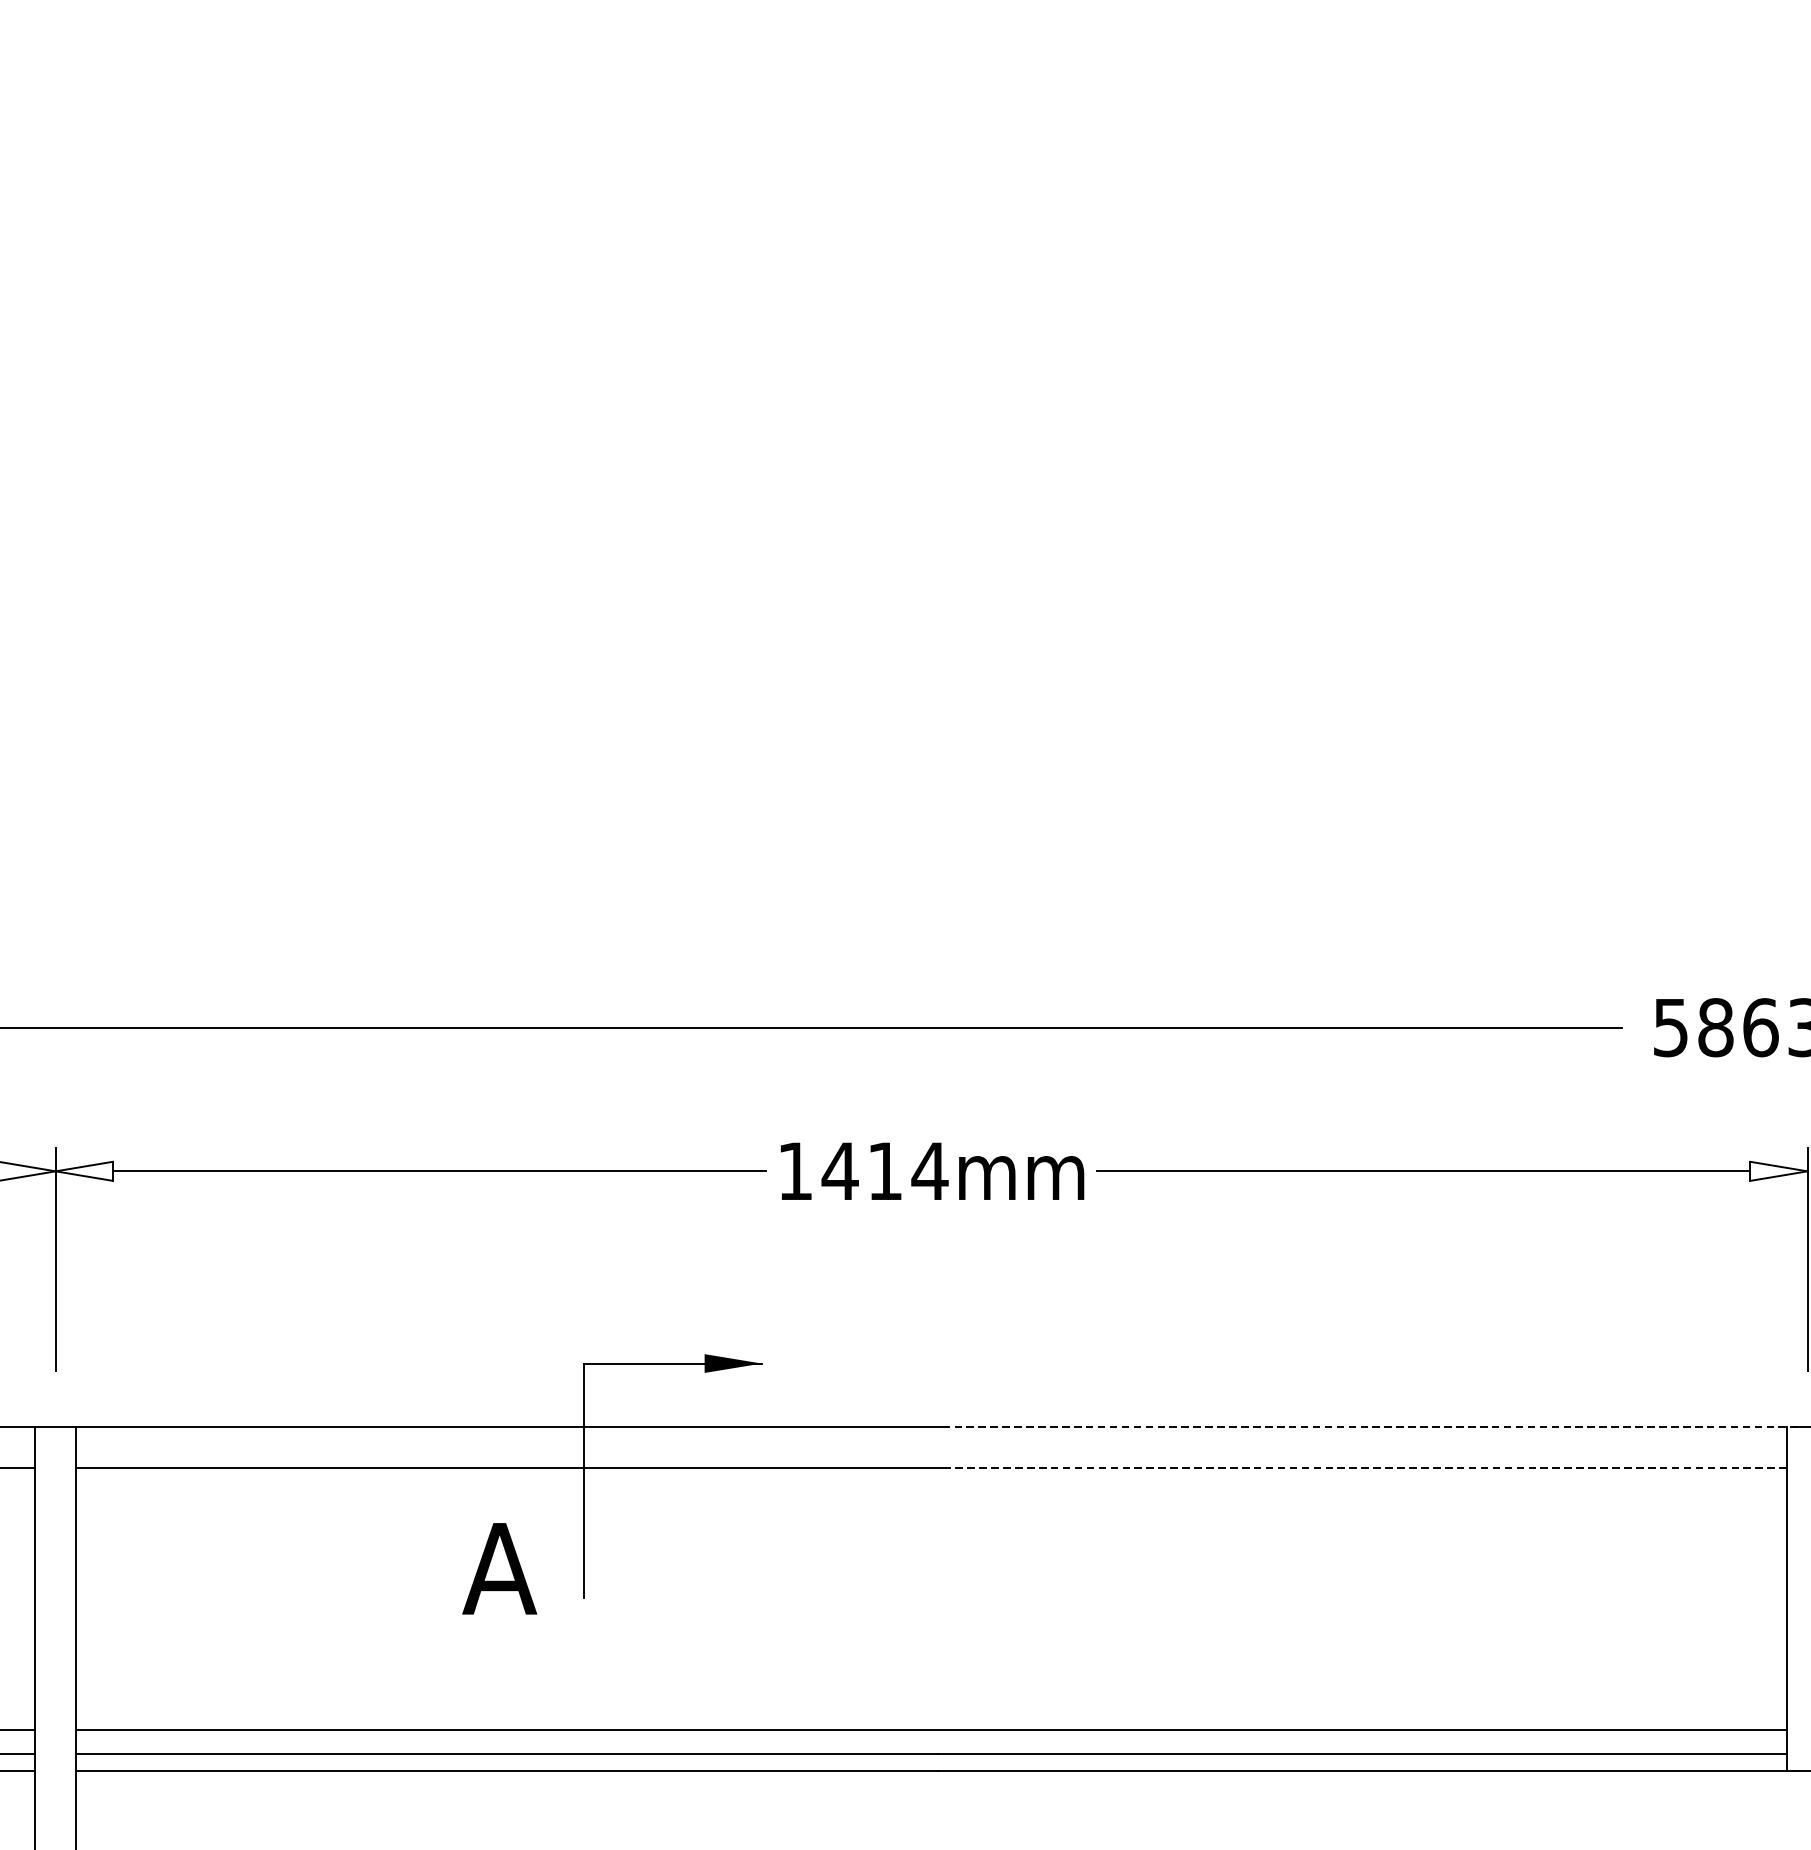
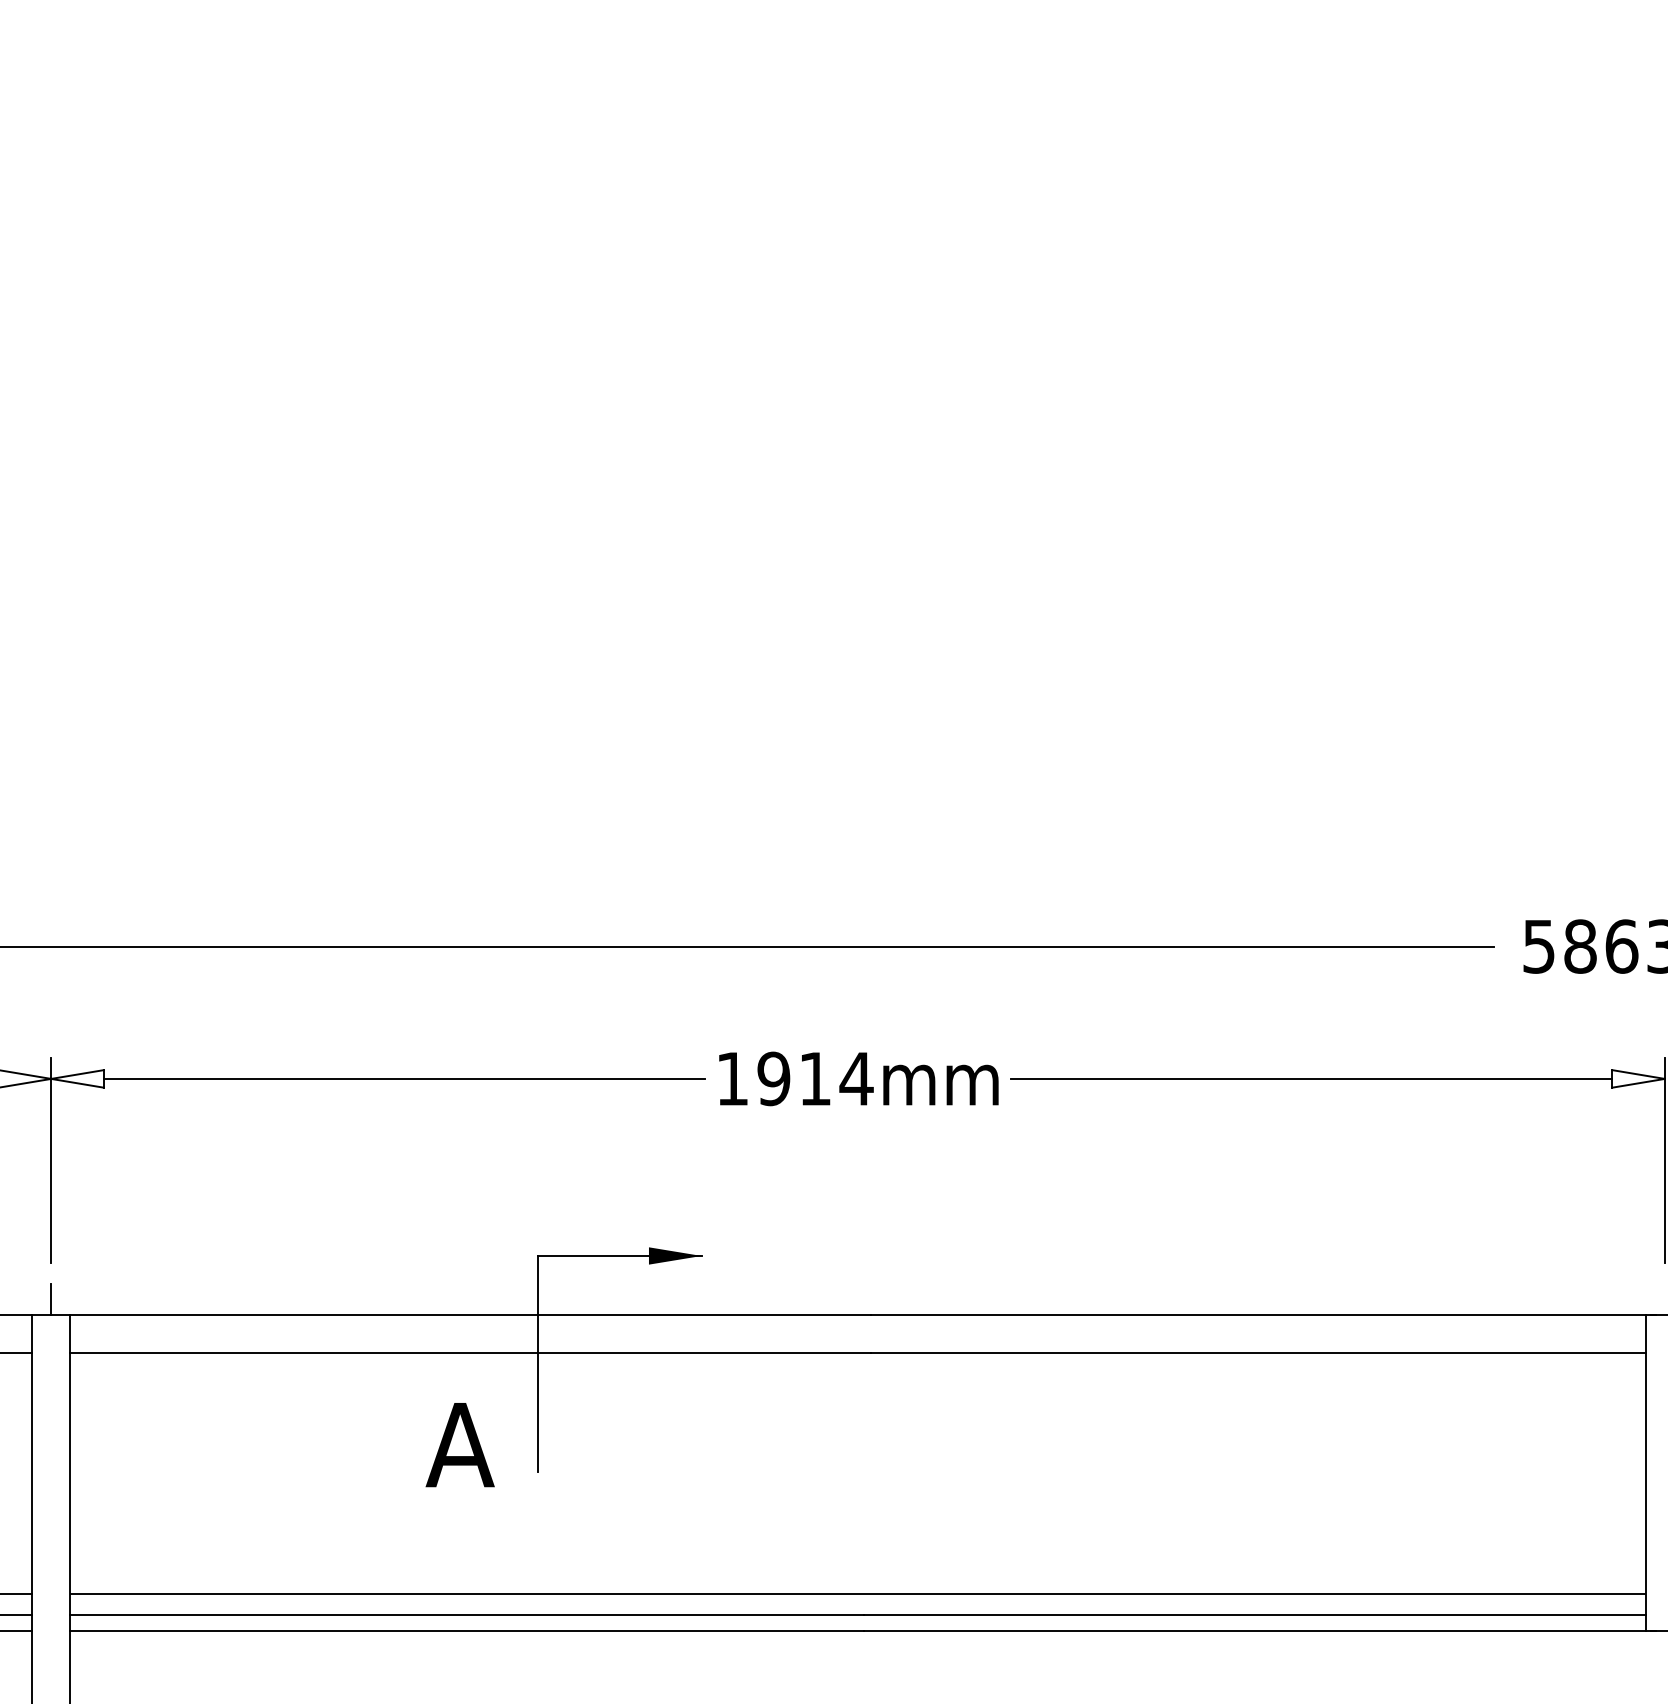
text: (839, 1170) -> (773, 1078), 1414mm -> 1914mm
line: (56, 1410) -> (51, 1299), added
line: (1371, 1427) -> (1263, 1314), dashed -> solid
line: (1365, 1468) -> (1257, 1352), dashed -> solid

